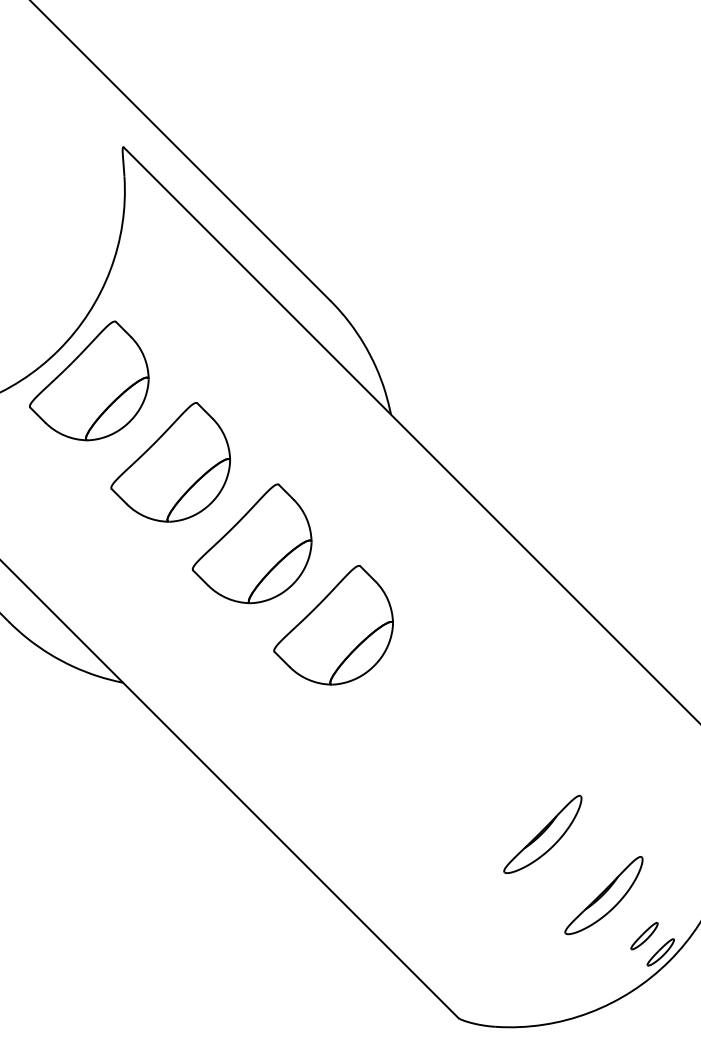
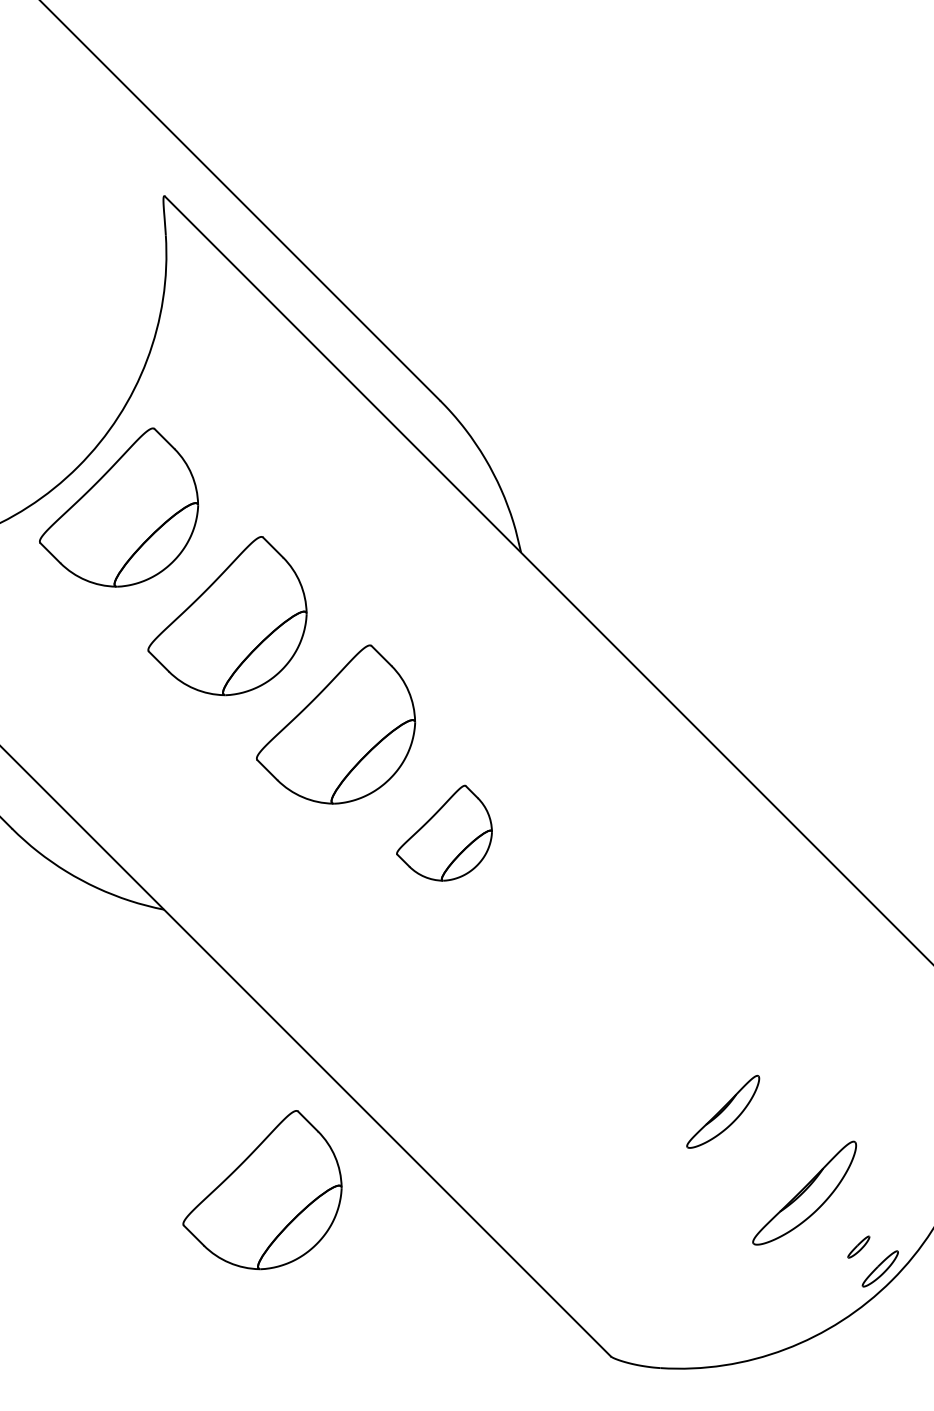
part: (333, 625) -> (444, 833), size x0.6
part: (542, 834) -> (722, 1111), size x0.7
part: (197, 893) -> (262, 1190), added
part: (644, 935) -> (858, 1246), size x0.6

